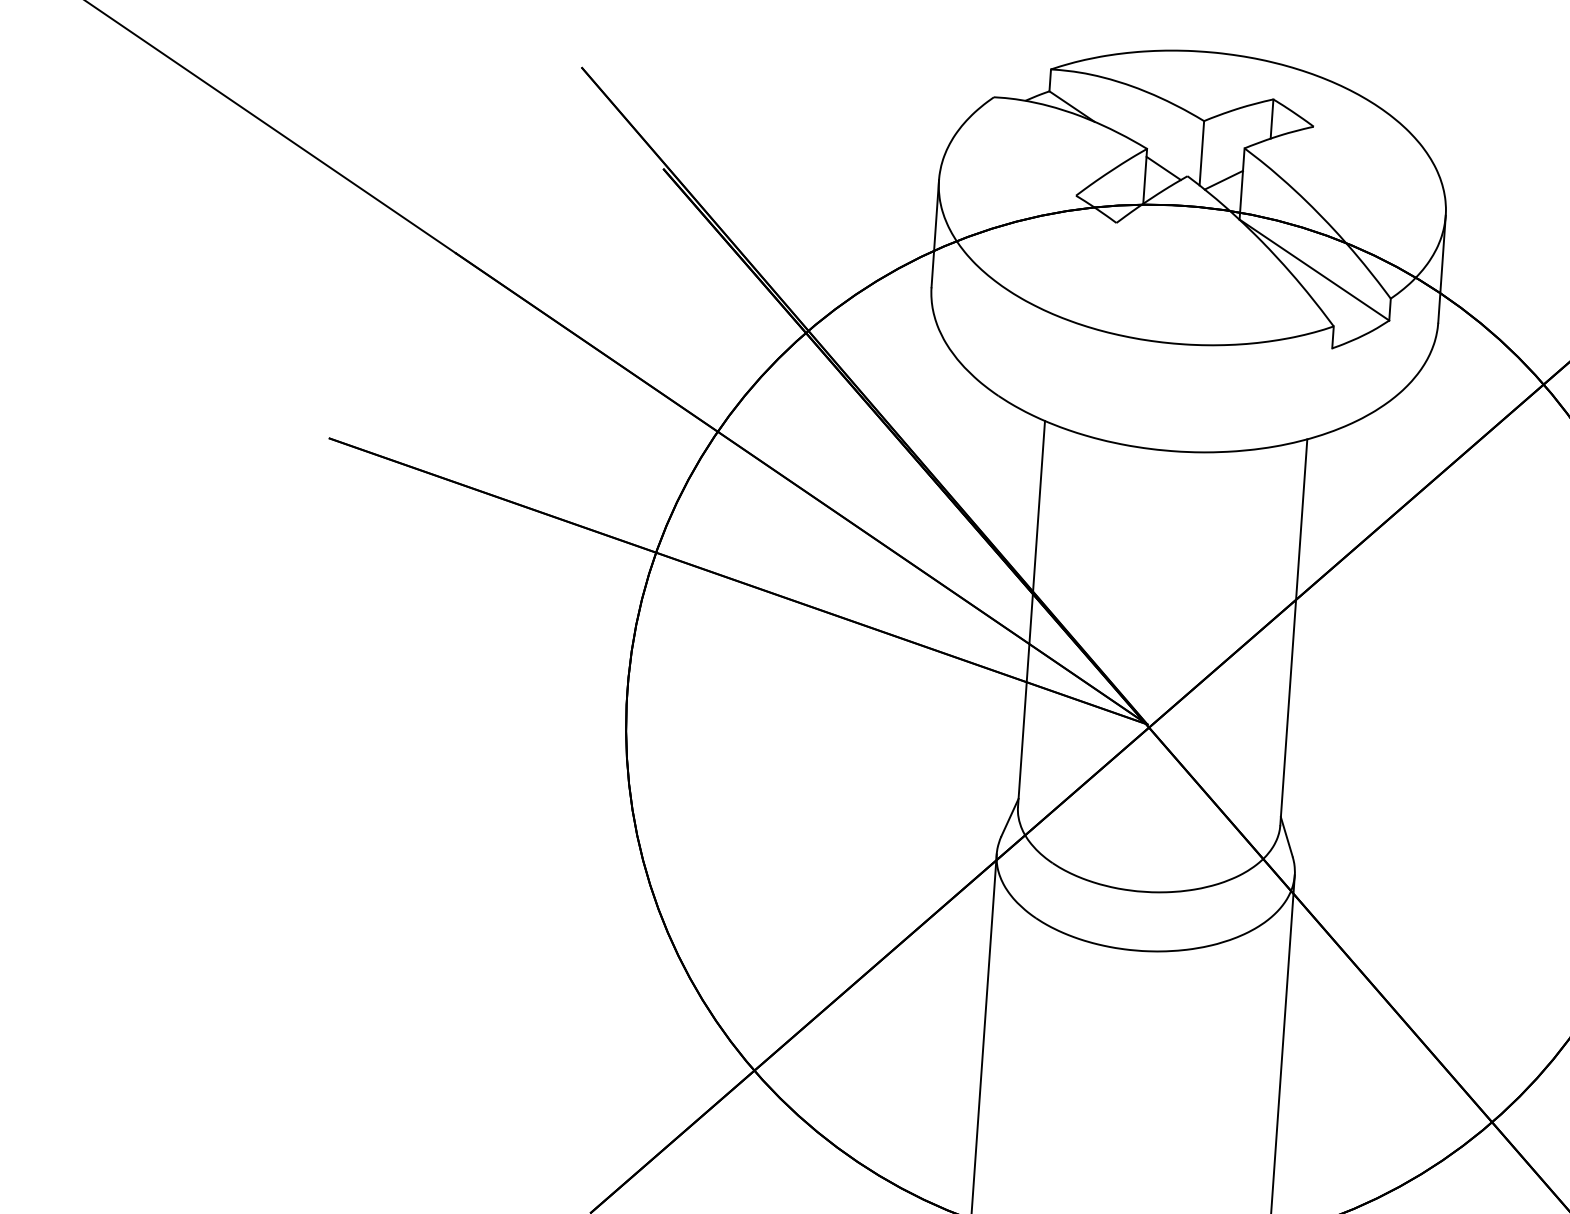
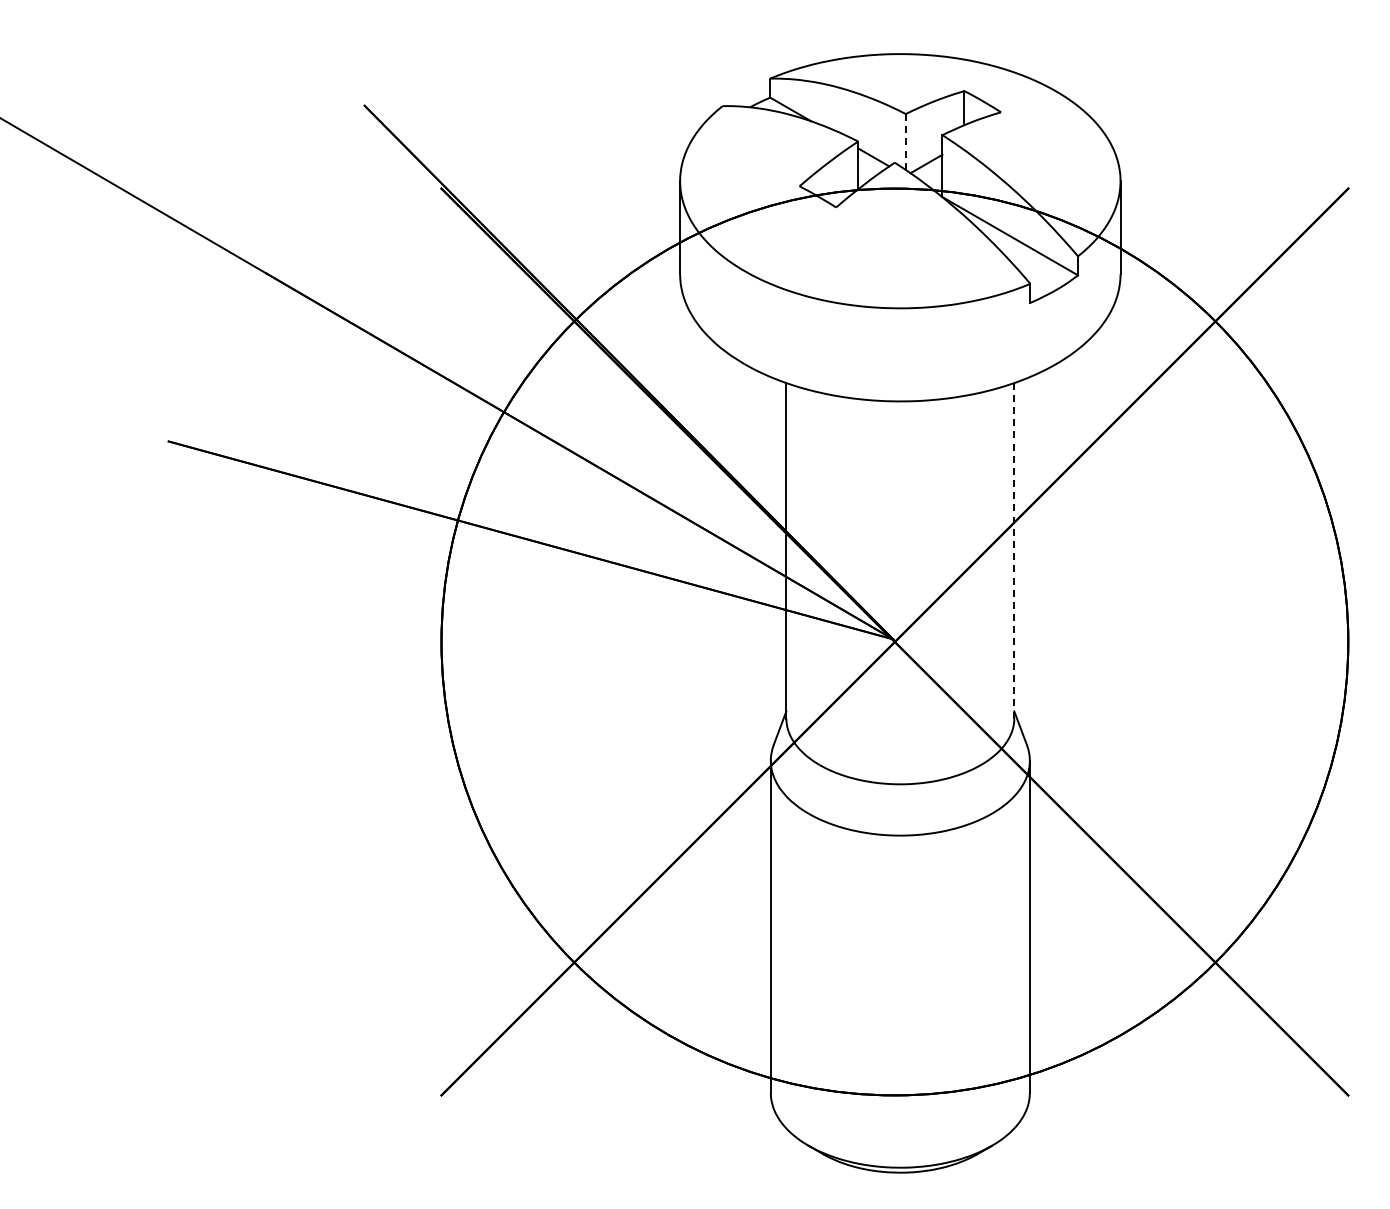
line: (1201, 153) -> (905, 142), solid -> dashed
line: (1294, 631) -> (1014, 550), solid -> dashed

